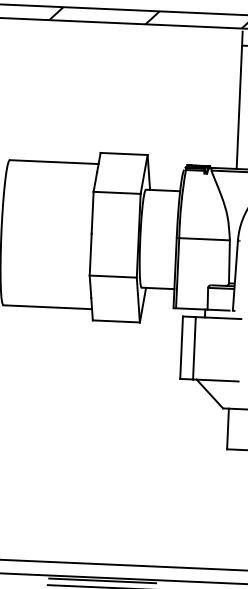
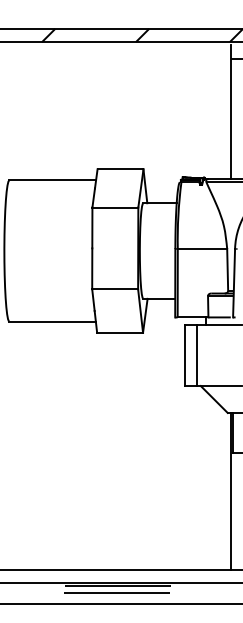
line: (222, 488) -> (230, 490), added

